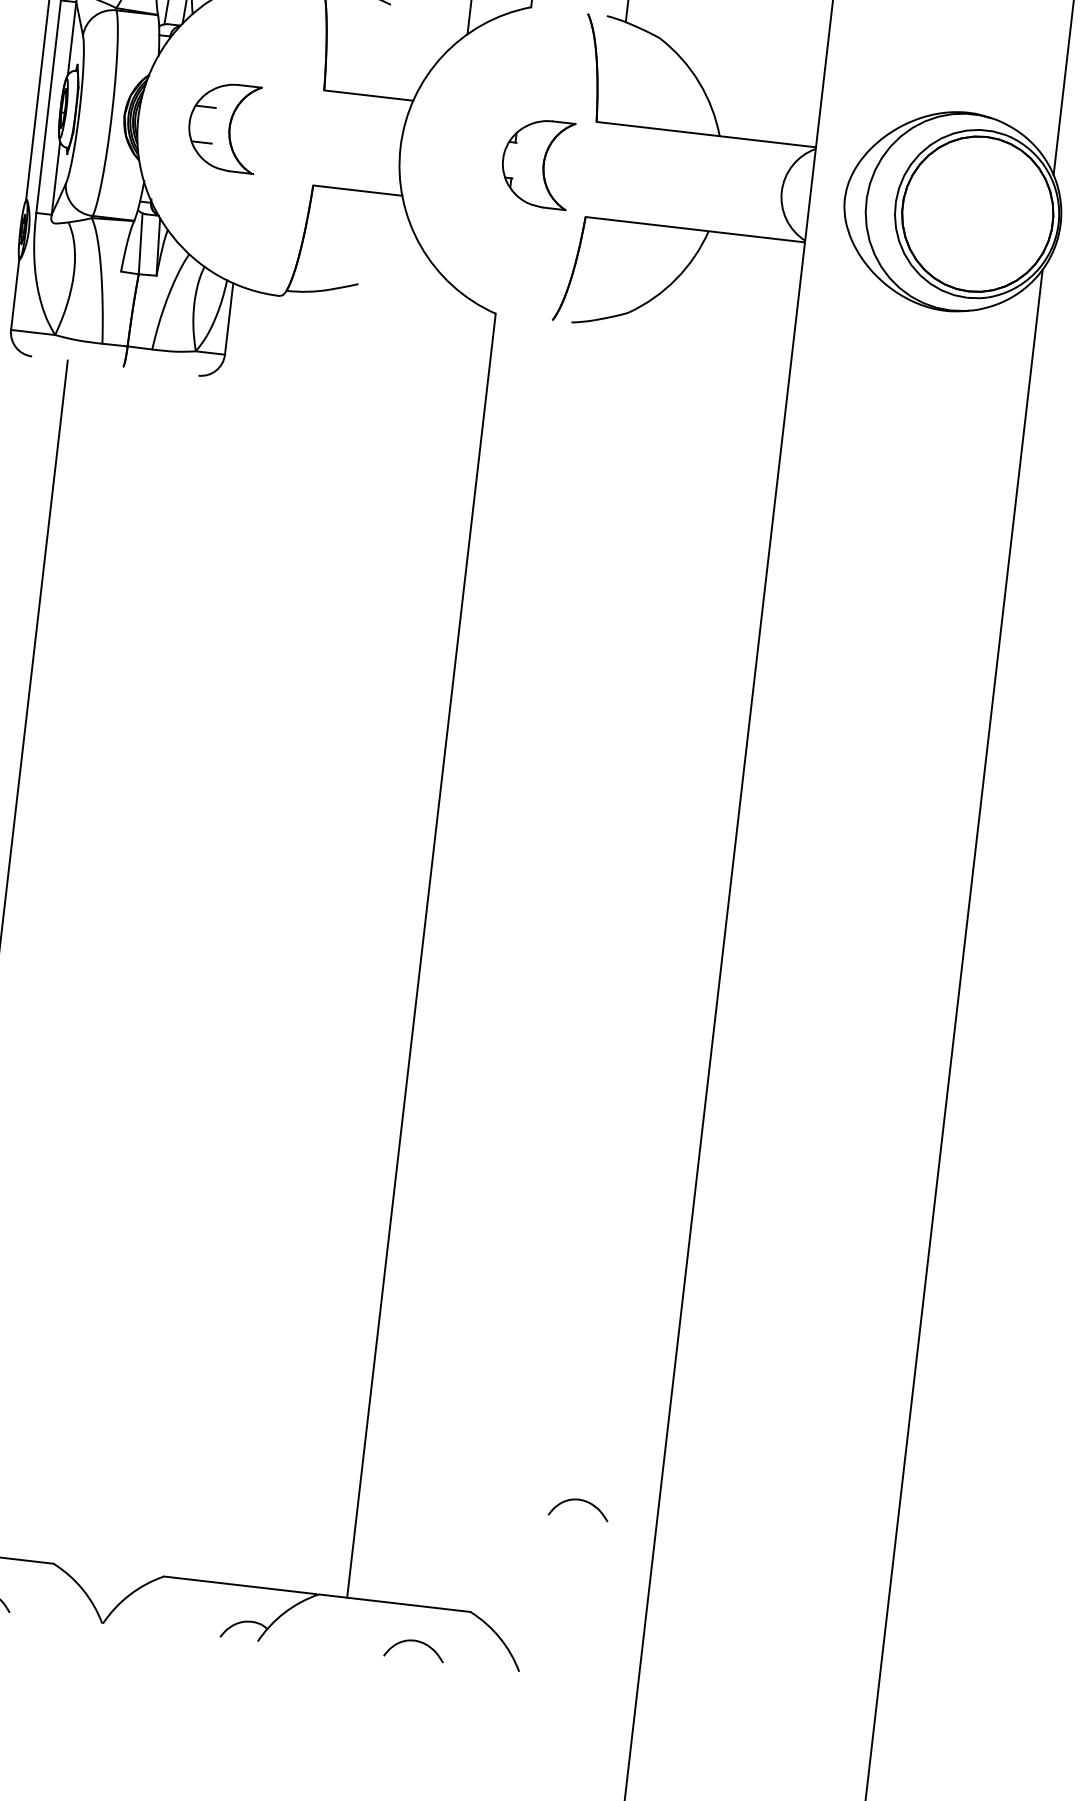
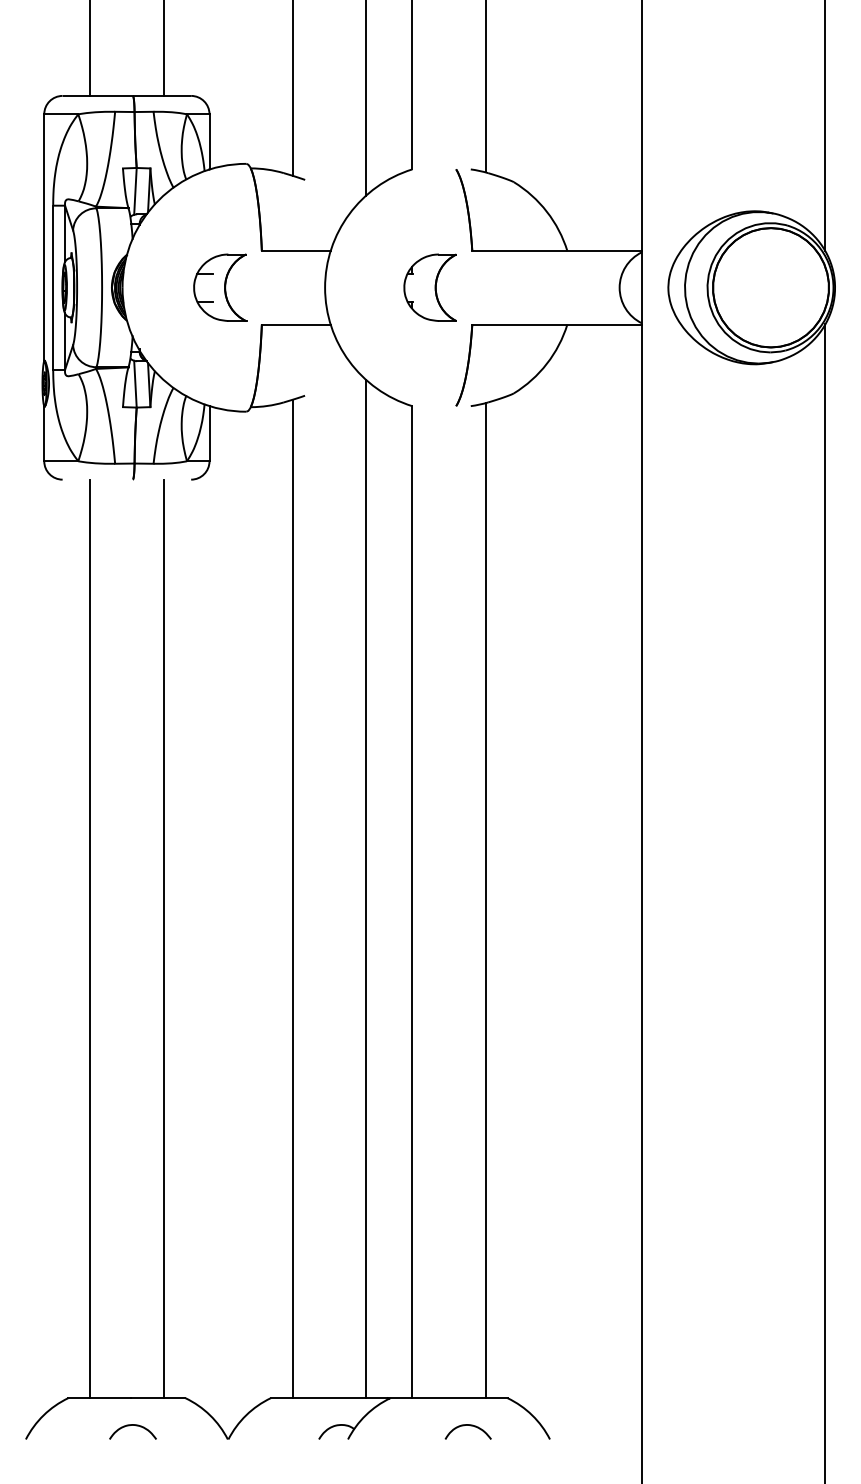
part: (223, 126) -> (220, 287), moved
line: (364, 931) -> (366, 888), added
line: (266, 933) -> (292, 898), added
line: (516, 964) -> (485, 900), added
line: (93, 965) -> (163, 938), added
curve: (575, 1501) -> (577, 1304), removed

